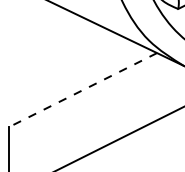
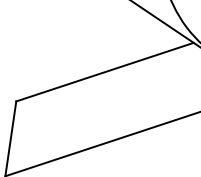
line: (82, 90) -> (104, 72), dashed -> solid

